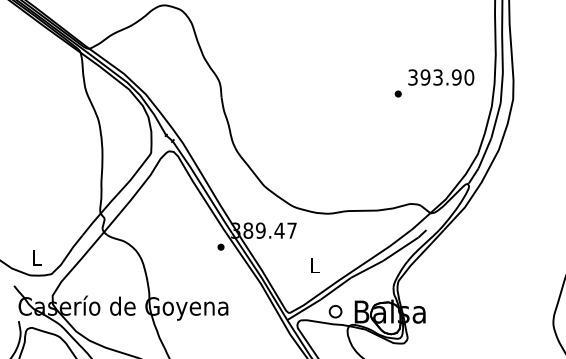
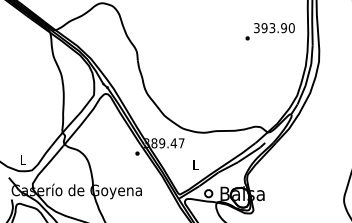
text: (433, 82) -> (269, 31), moved

